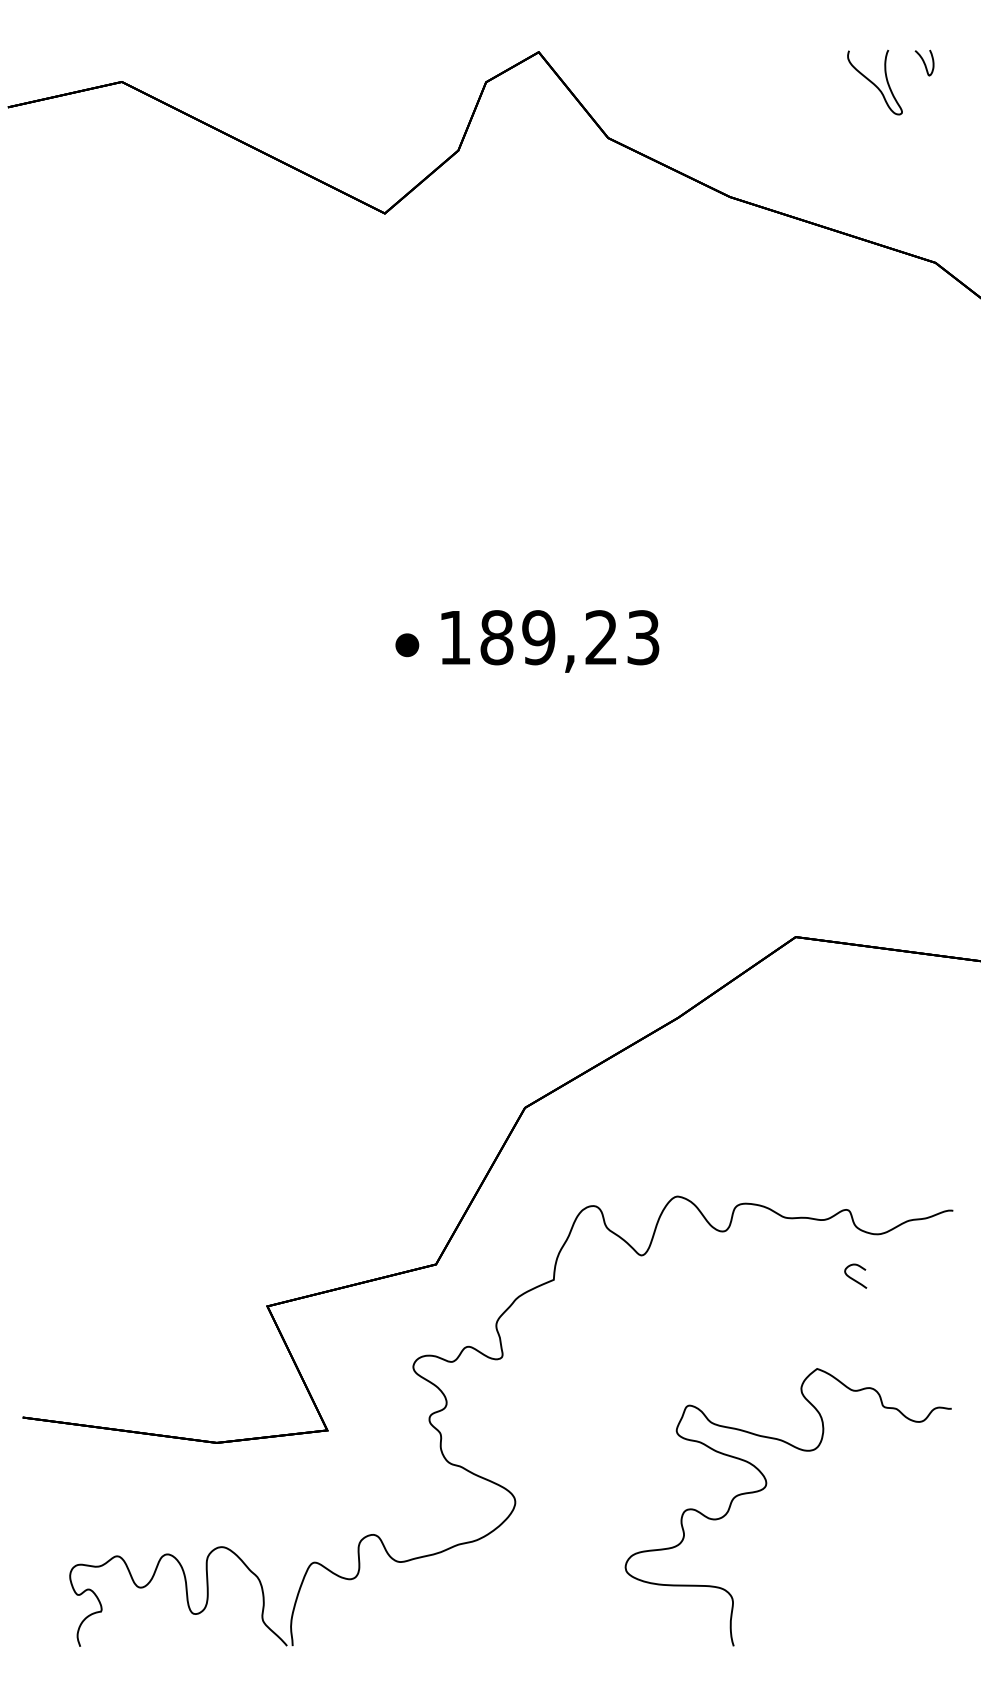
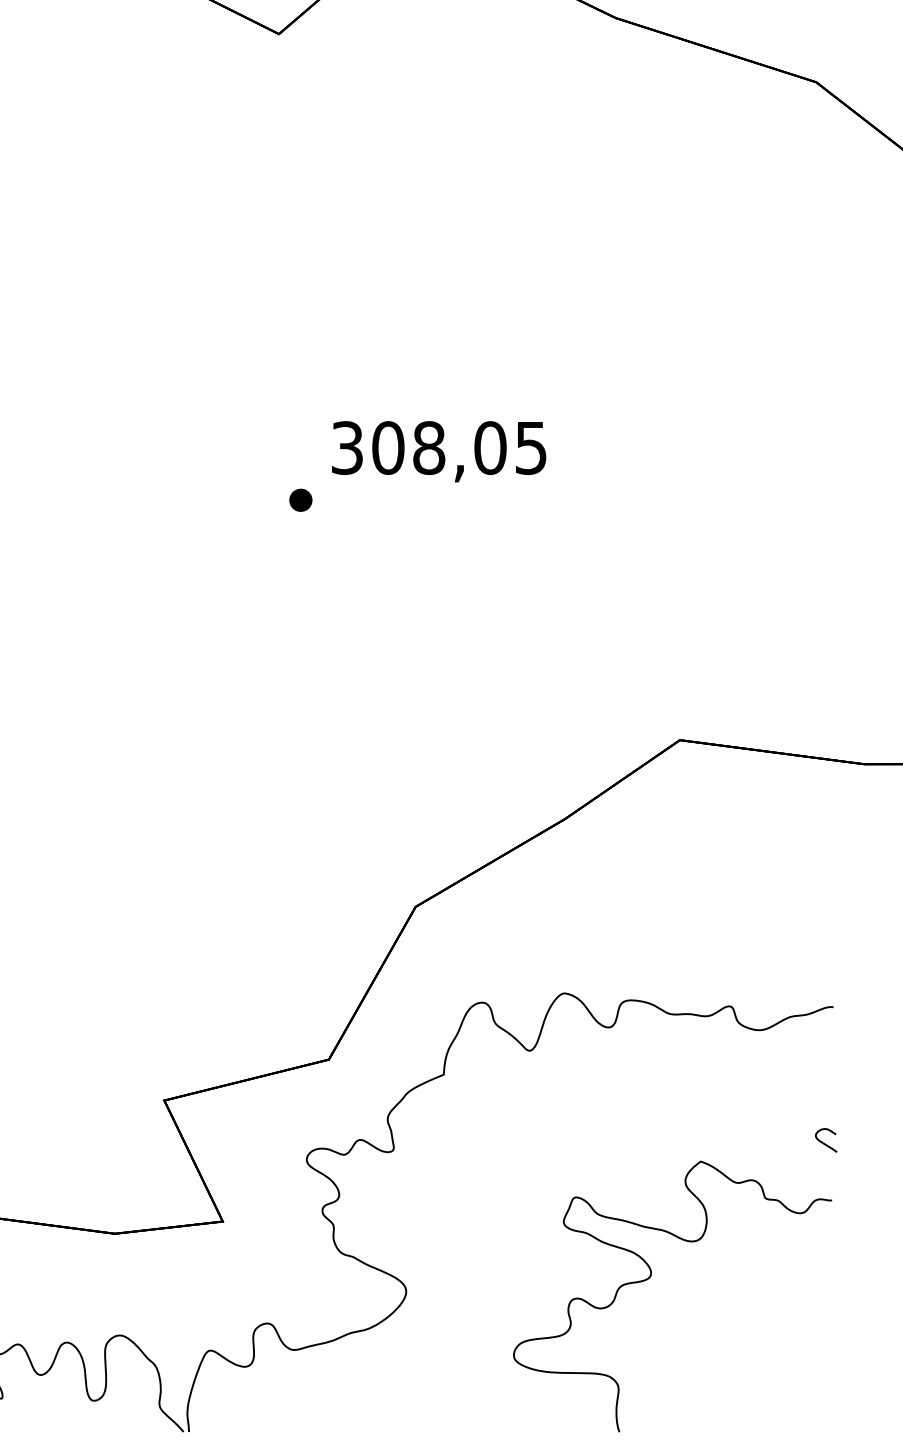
text: (549, 637) -> (439, 447), 189,23 -> 308,05
part: (407, 645) -> (301, 500), moved
curve: (853, 1278) -> (824, 1142), moved

